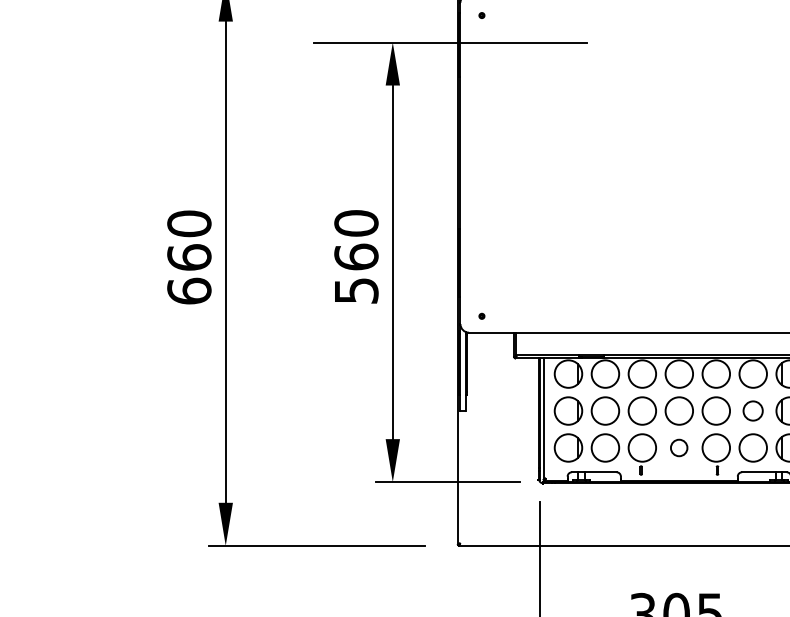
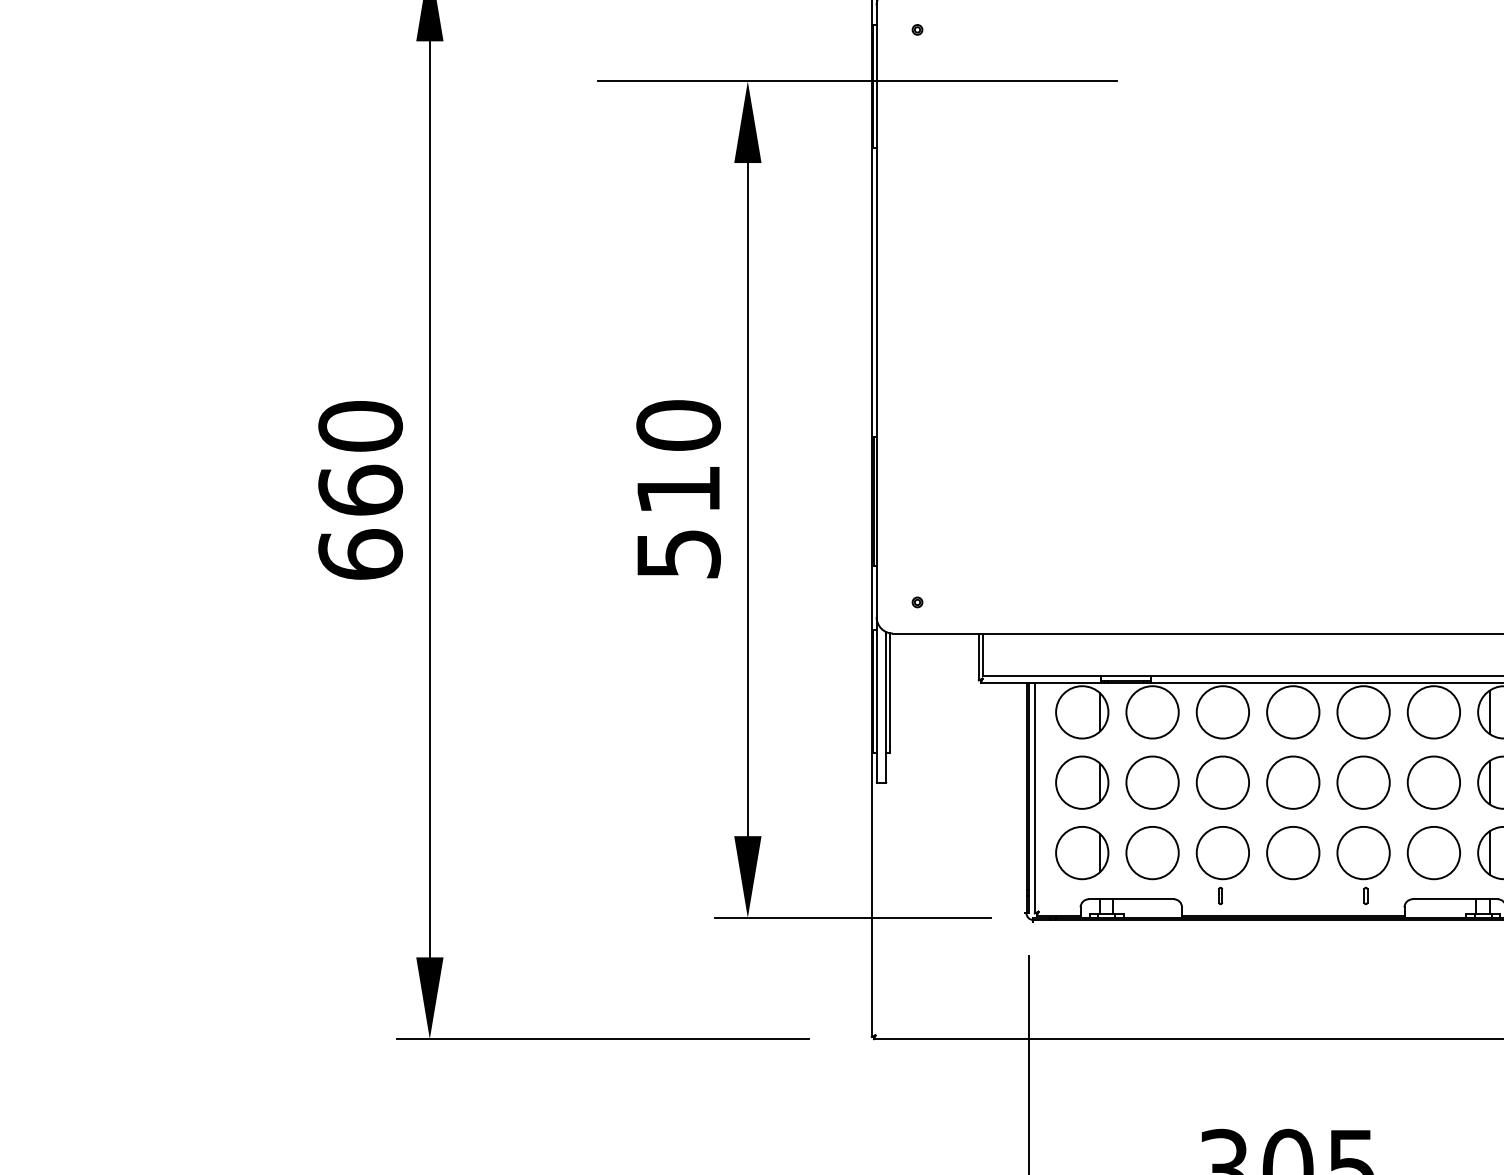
text: (356, 256) -> (678, 488), 560 -> 510
circle: (752, 410) -> (1432, 781), size x1.43
circle: (678, 447) -> (1291, 852), size x1.67

